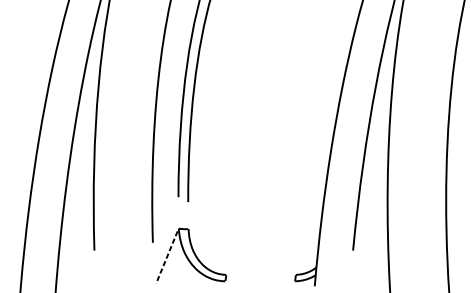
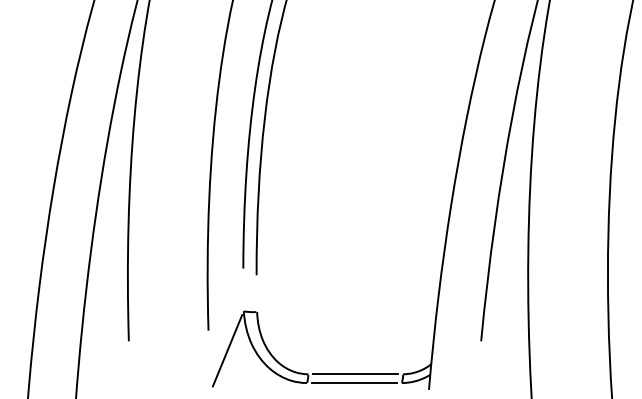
line: (166, 257) -> (227, 350), dashed -> solid
line: (260, 274) -> (355, 374), added
line: (260, 281) -> (354, 383), added

